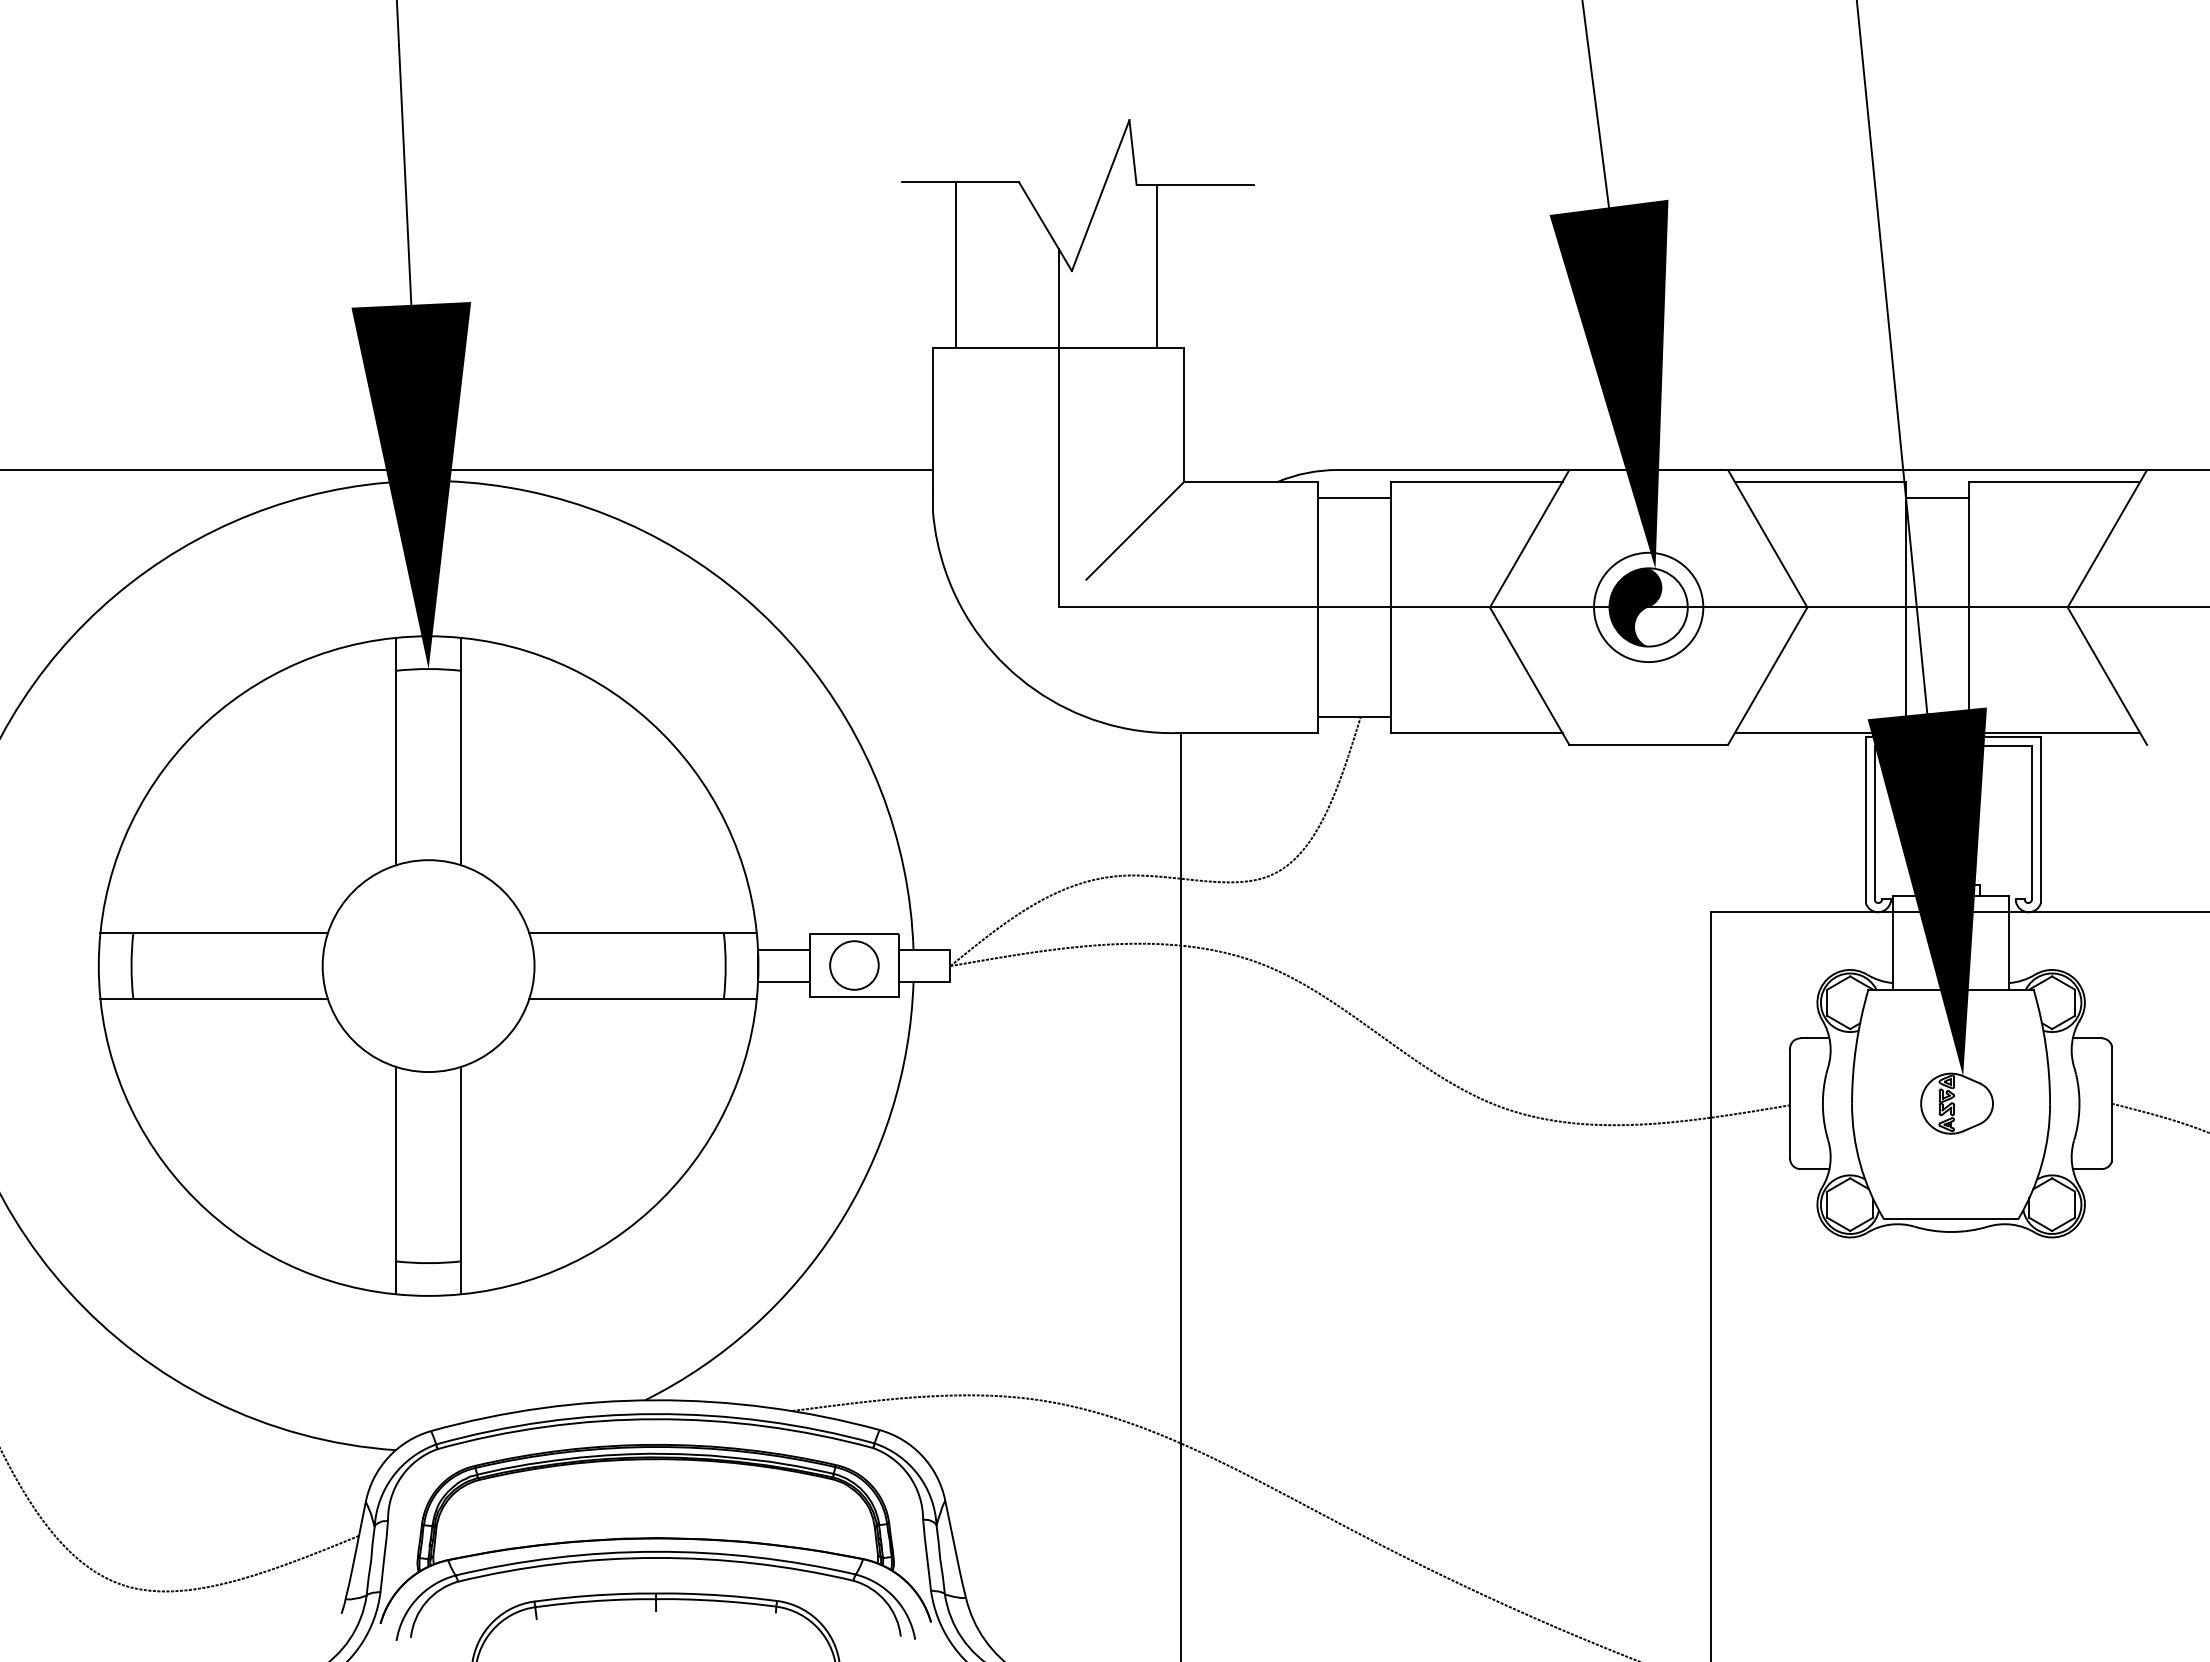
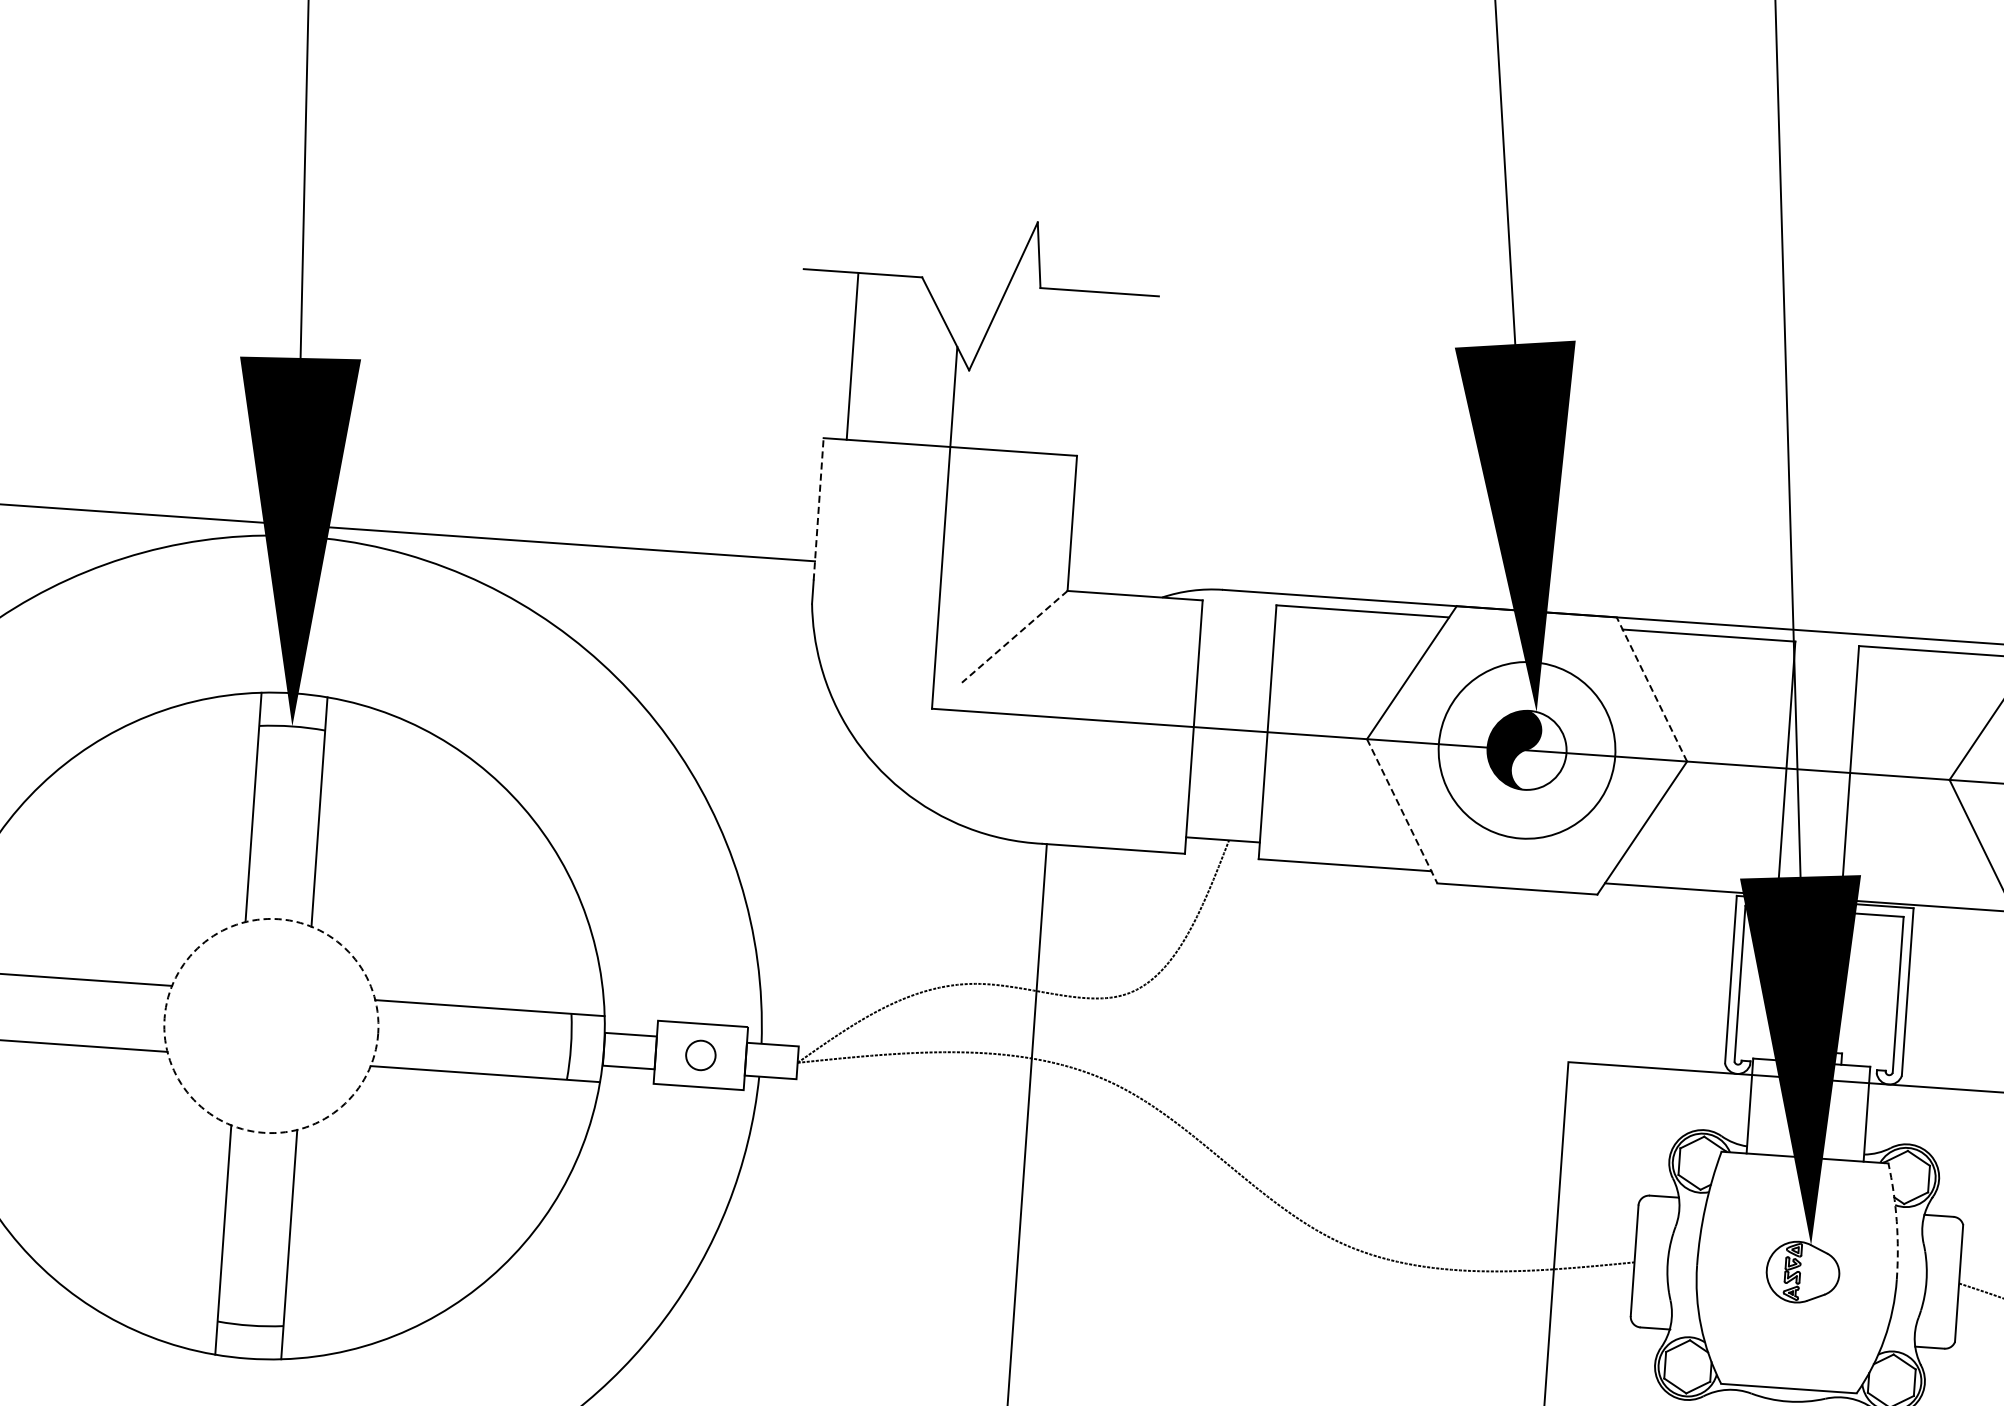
line: (1157, 265) -> (1055, 370), removed
line: (933, 418) -> (819, 509), solid -> dashed
line: (1354, 498) -> (1238, 619), removed
line: (1937, 498) -> (1825, 660), removed
line: (1134, 531) -> (1013, 637), solid -> dashed
line: (1767, 538) -> (1651, 689), solid -> dashed
circle: (1648, 607) -> (1526, 750), size x1.6
line: (1529, 676) -> (1402, 811), solid -> dashed
circle: (854, 965) -> (700, 1055), size x0.6
circle: (428, 966) -> (271, 1026), solid -> dashed
arc: (2045, 1046) -> (1896, 1221), solid -> dashed

